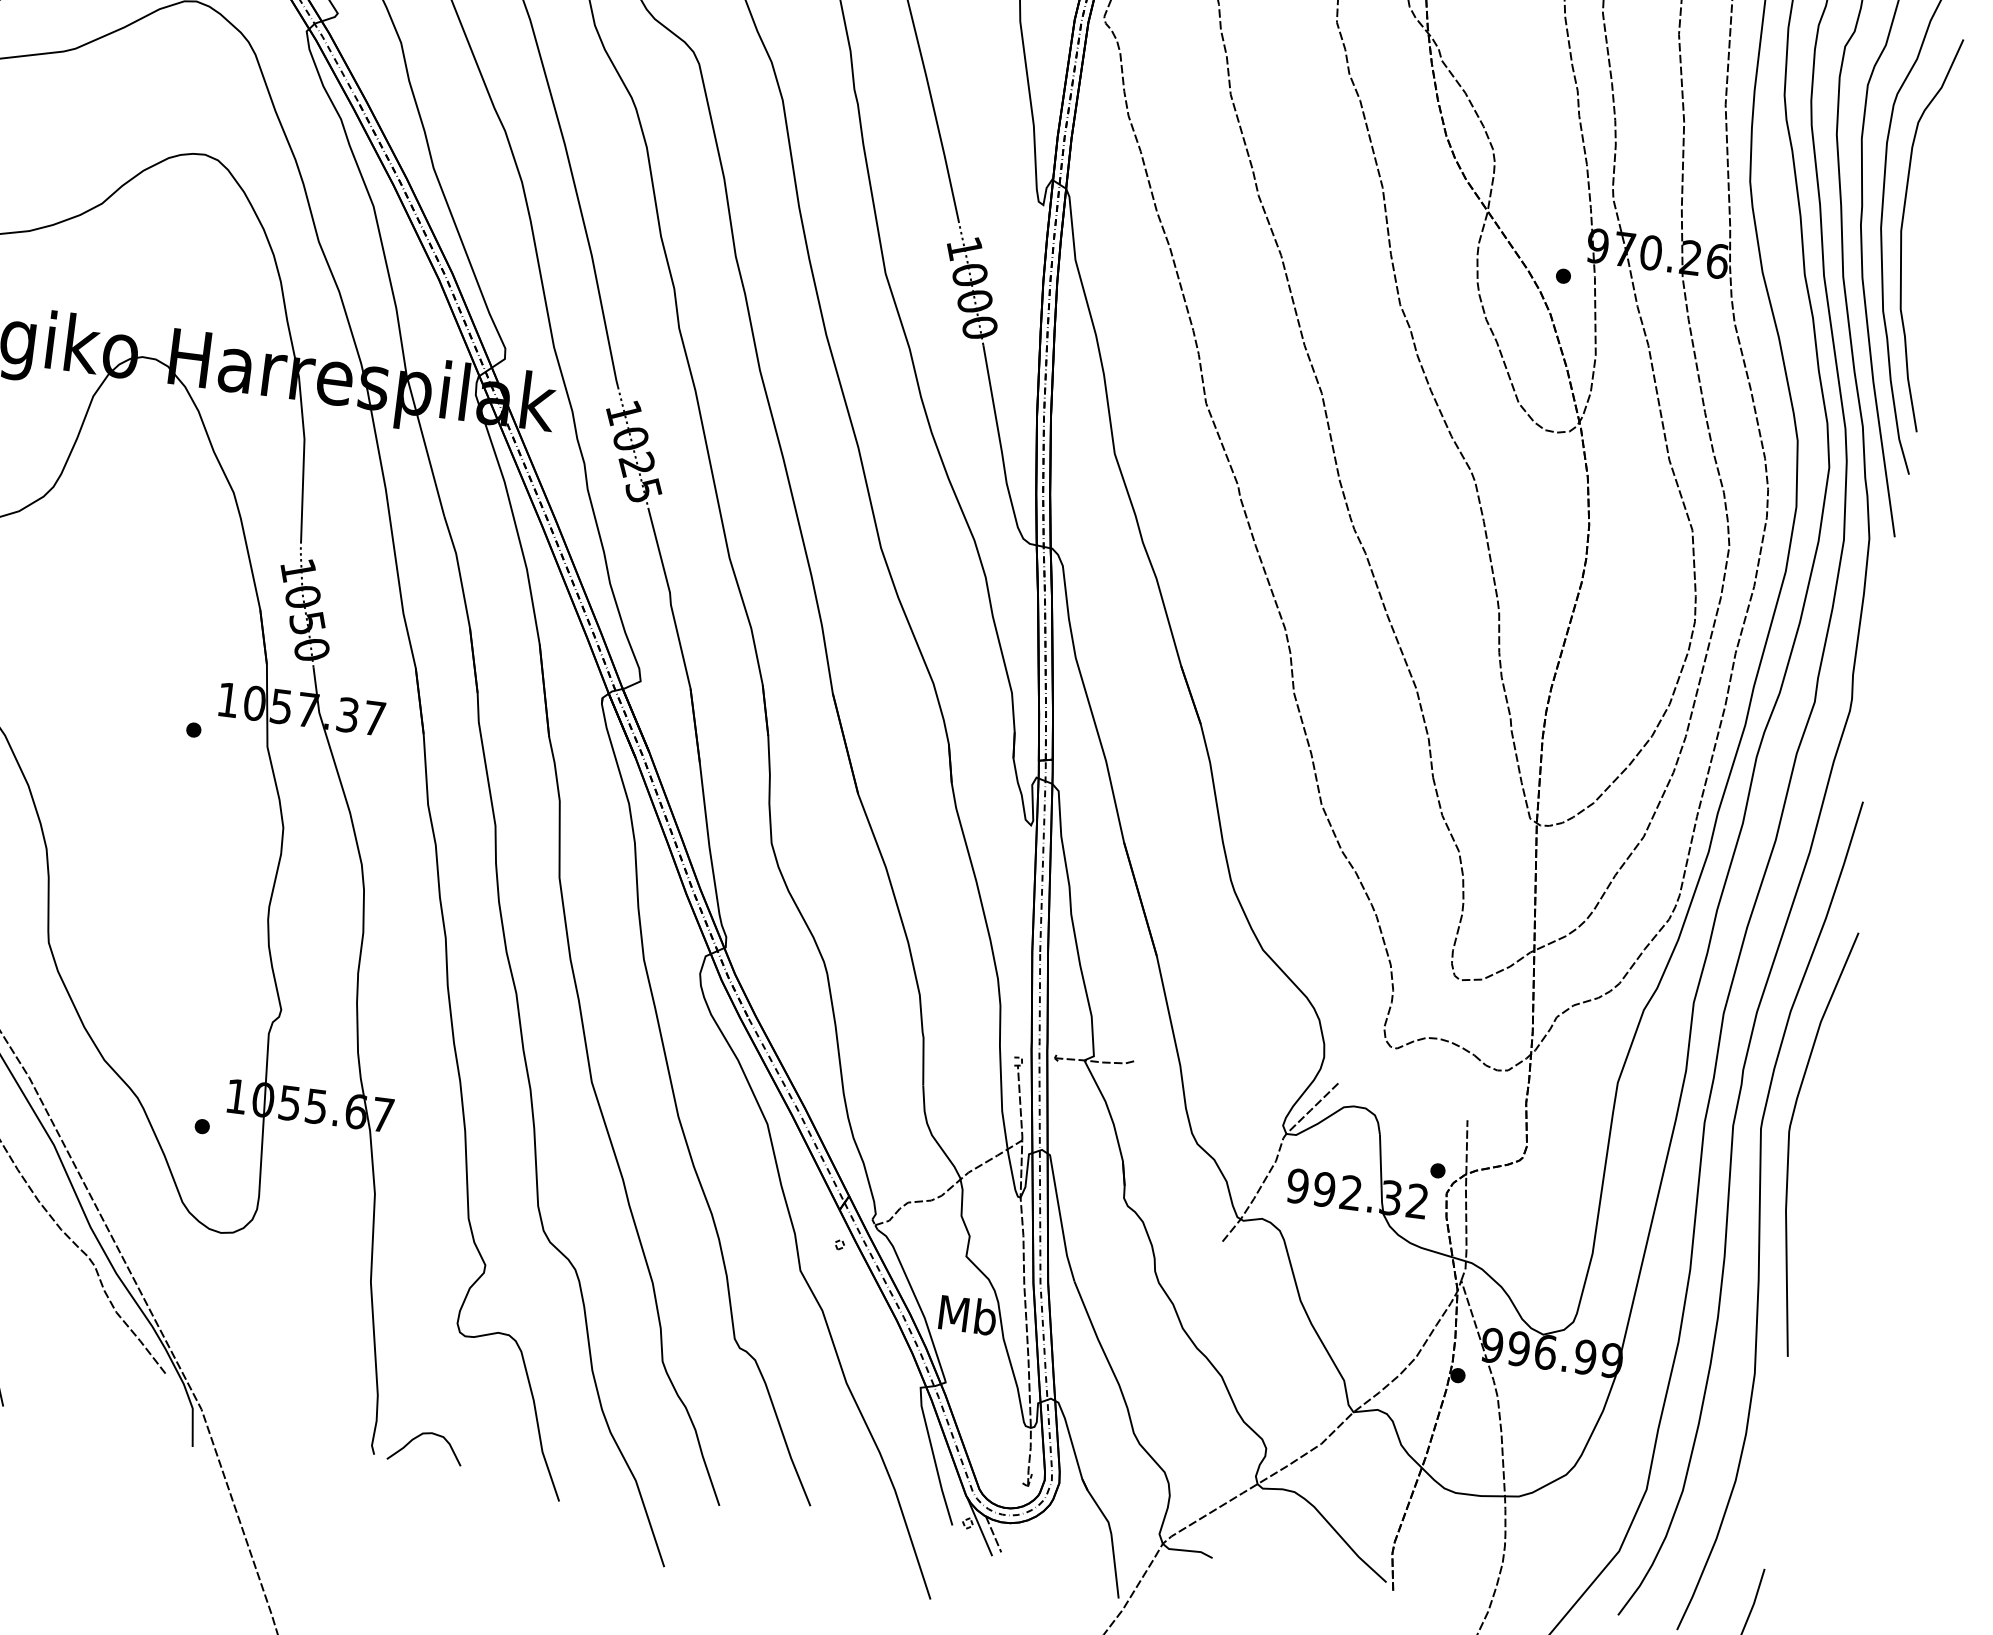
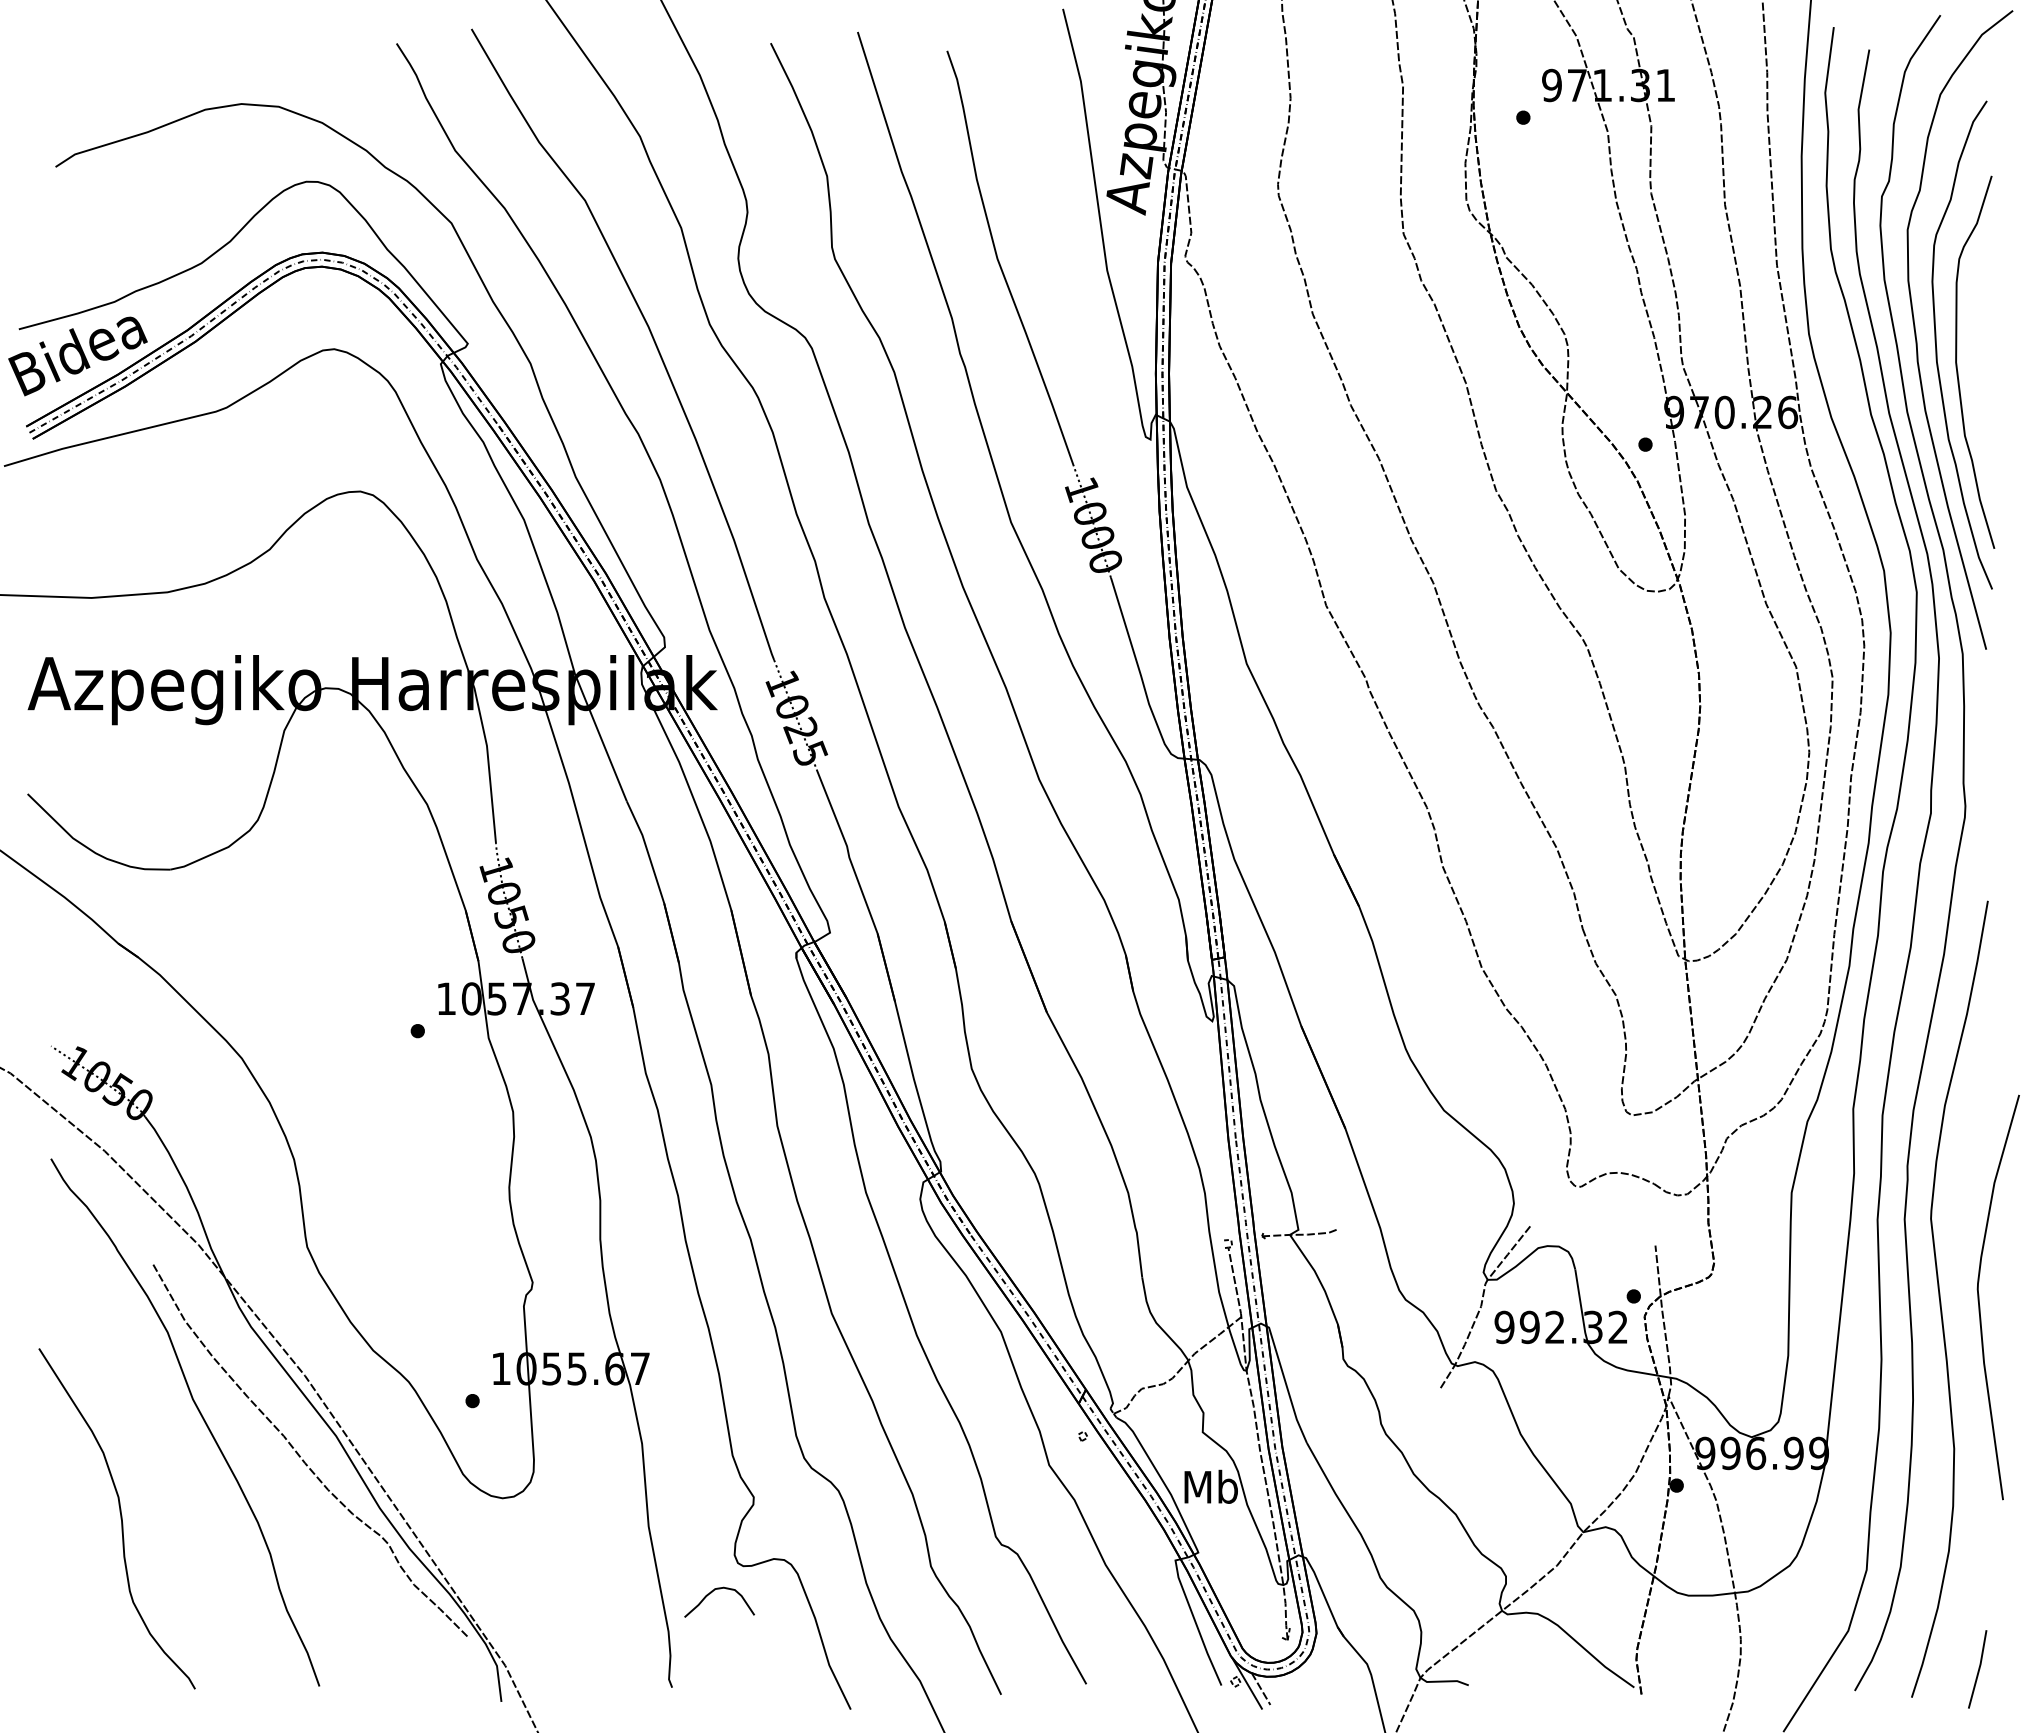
curve: (1789, 1140) -> (1979, 1297), moved
curve: (418, 1437) -> (711, 1593), moved

